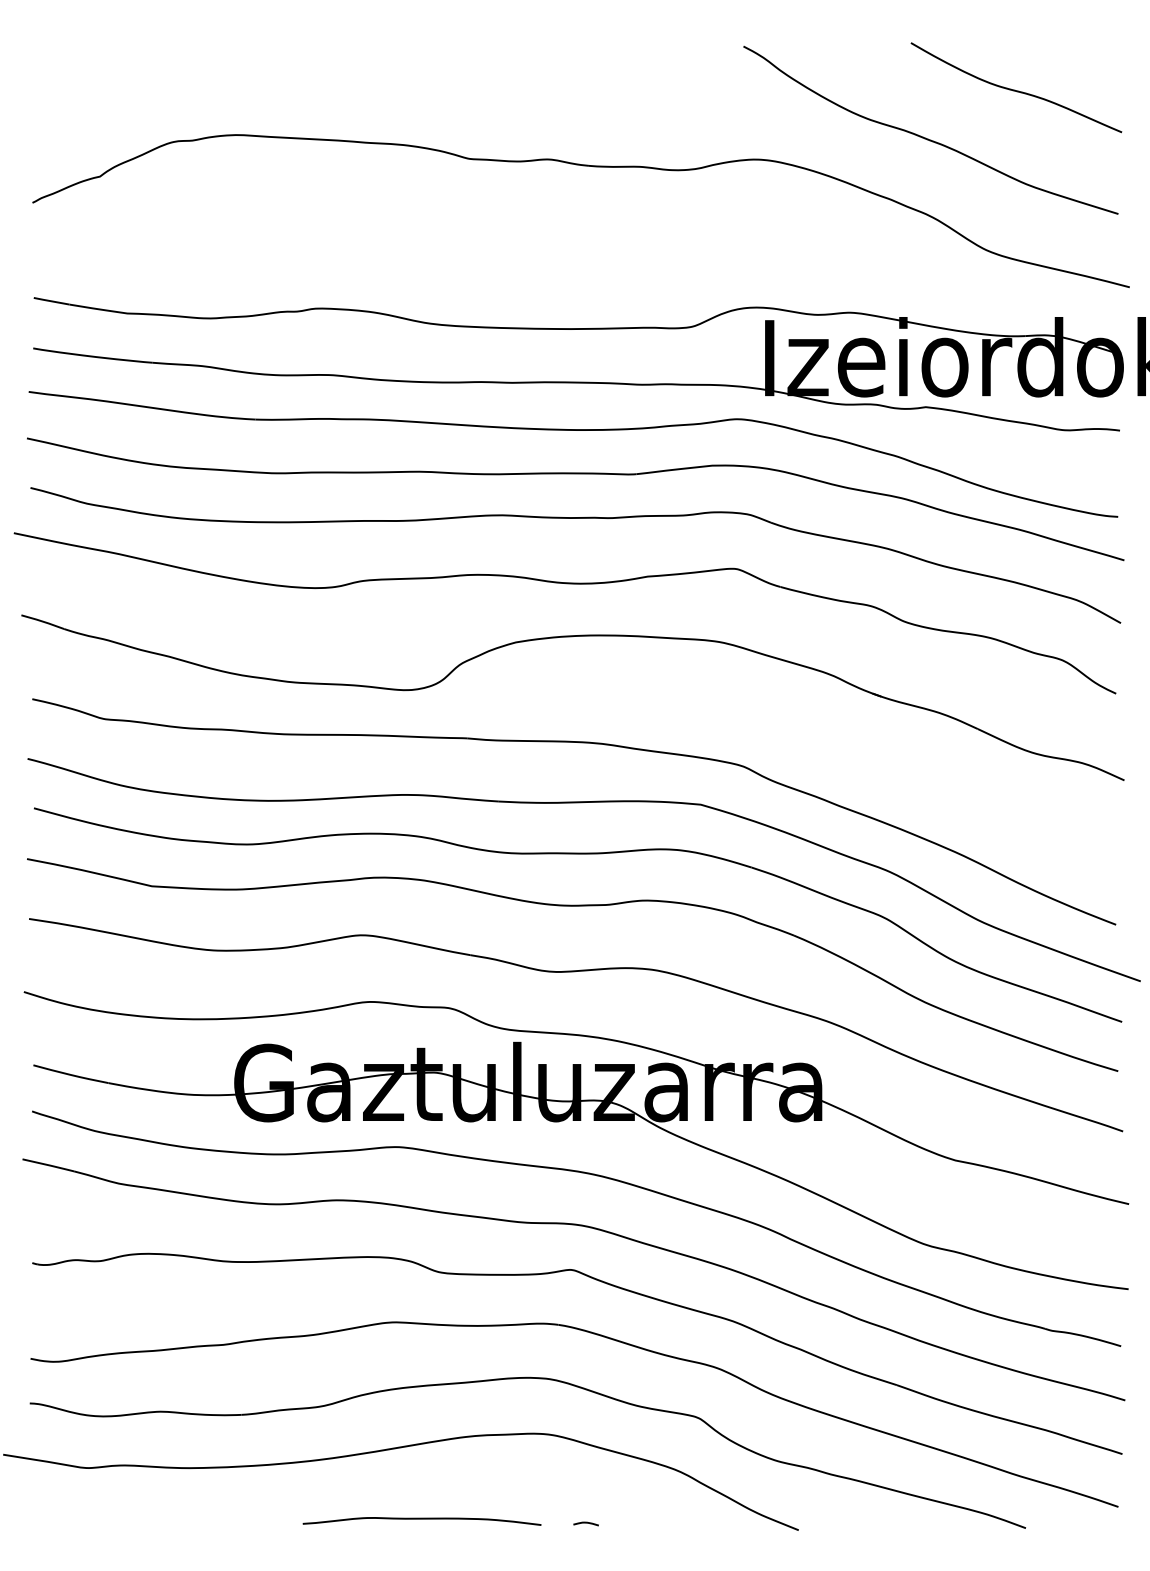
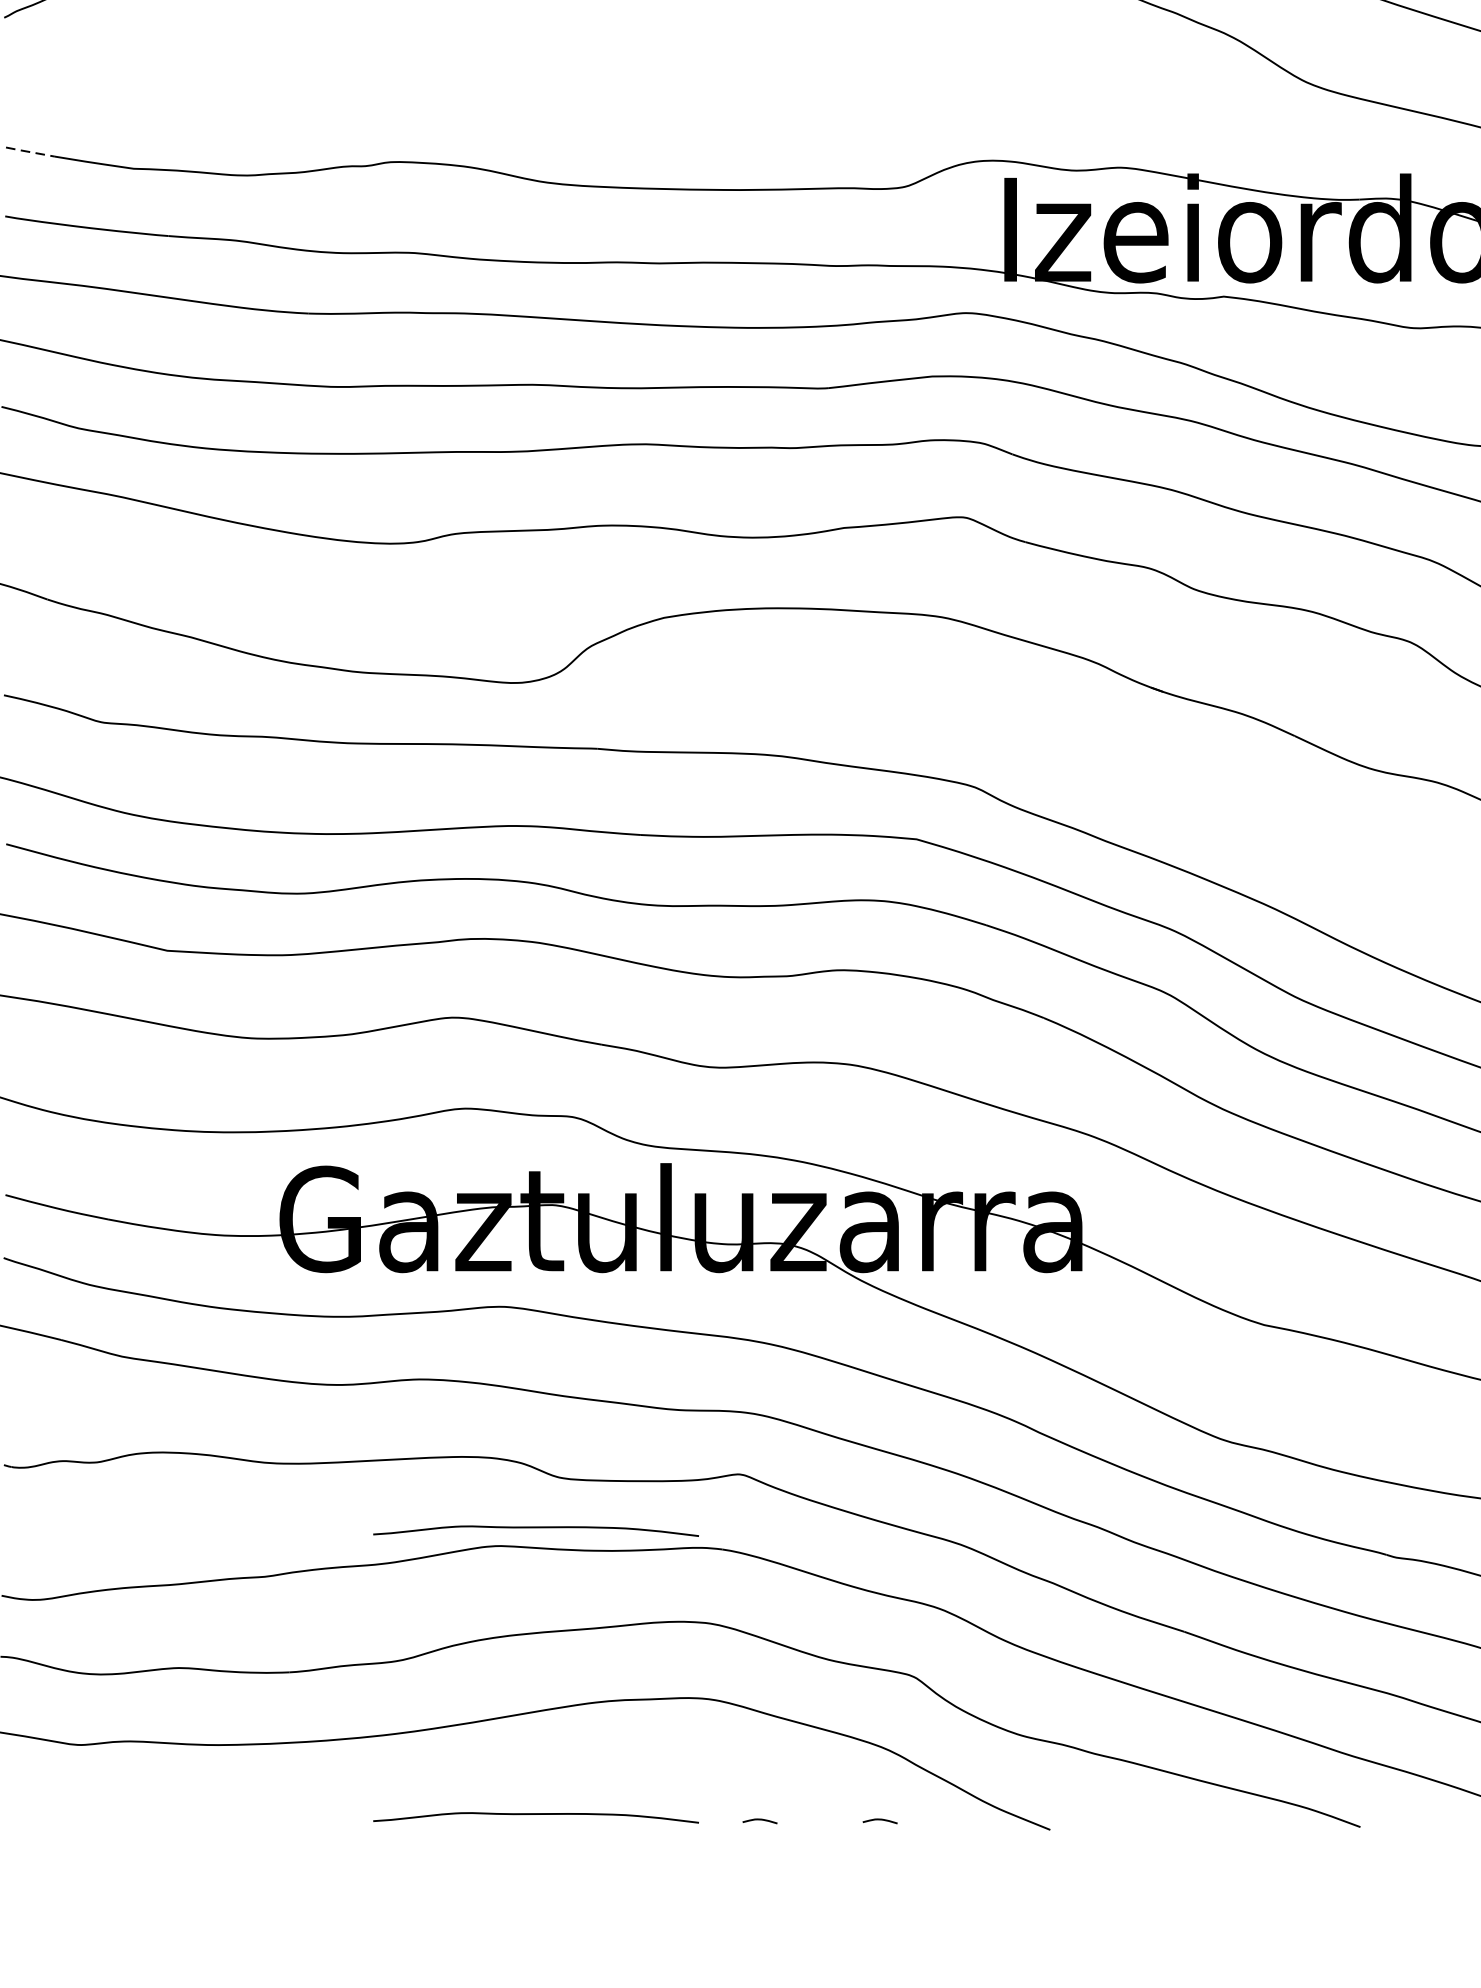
line: (51, 301) -> (30, 152), solid -> dashed
curve: (421, 1309) -> (535, 1528), added
curve: (673, 1523) -> (879, 1820), added

